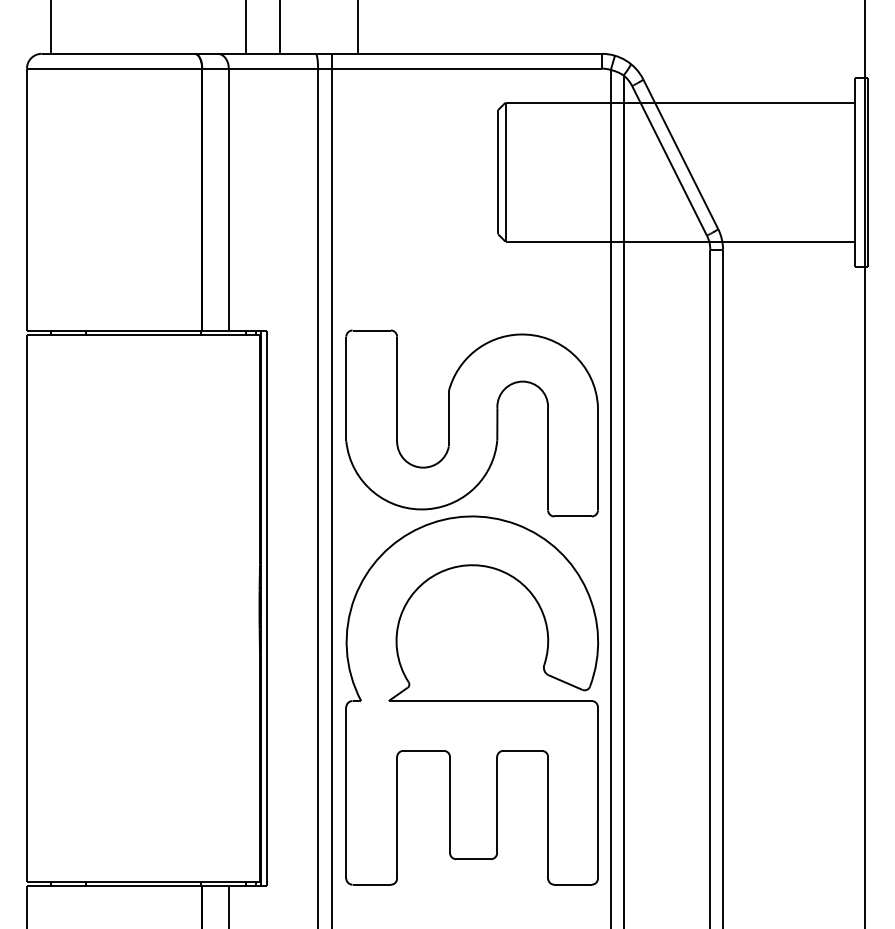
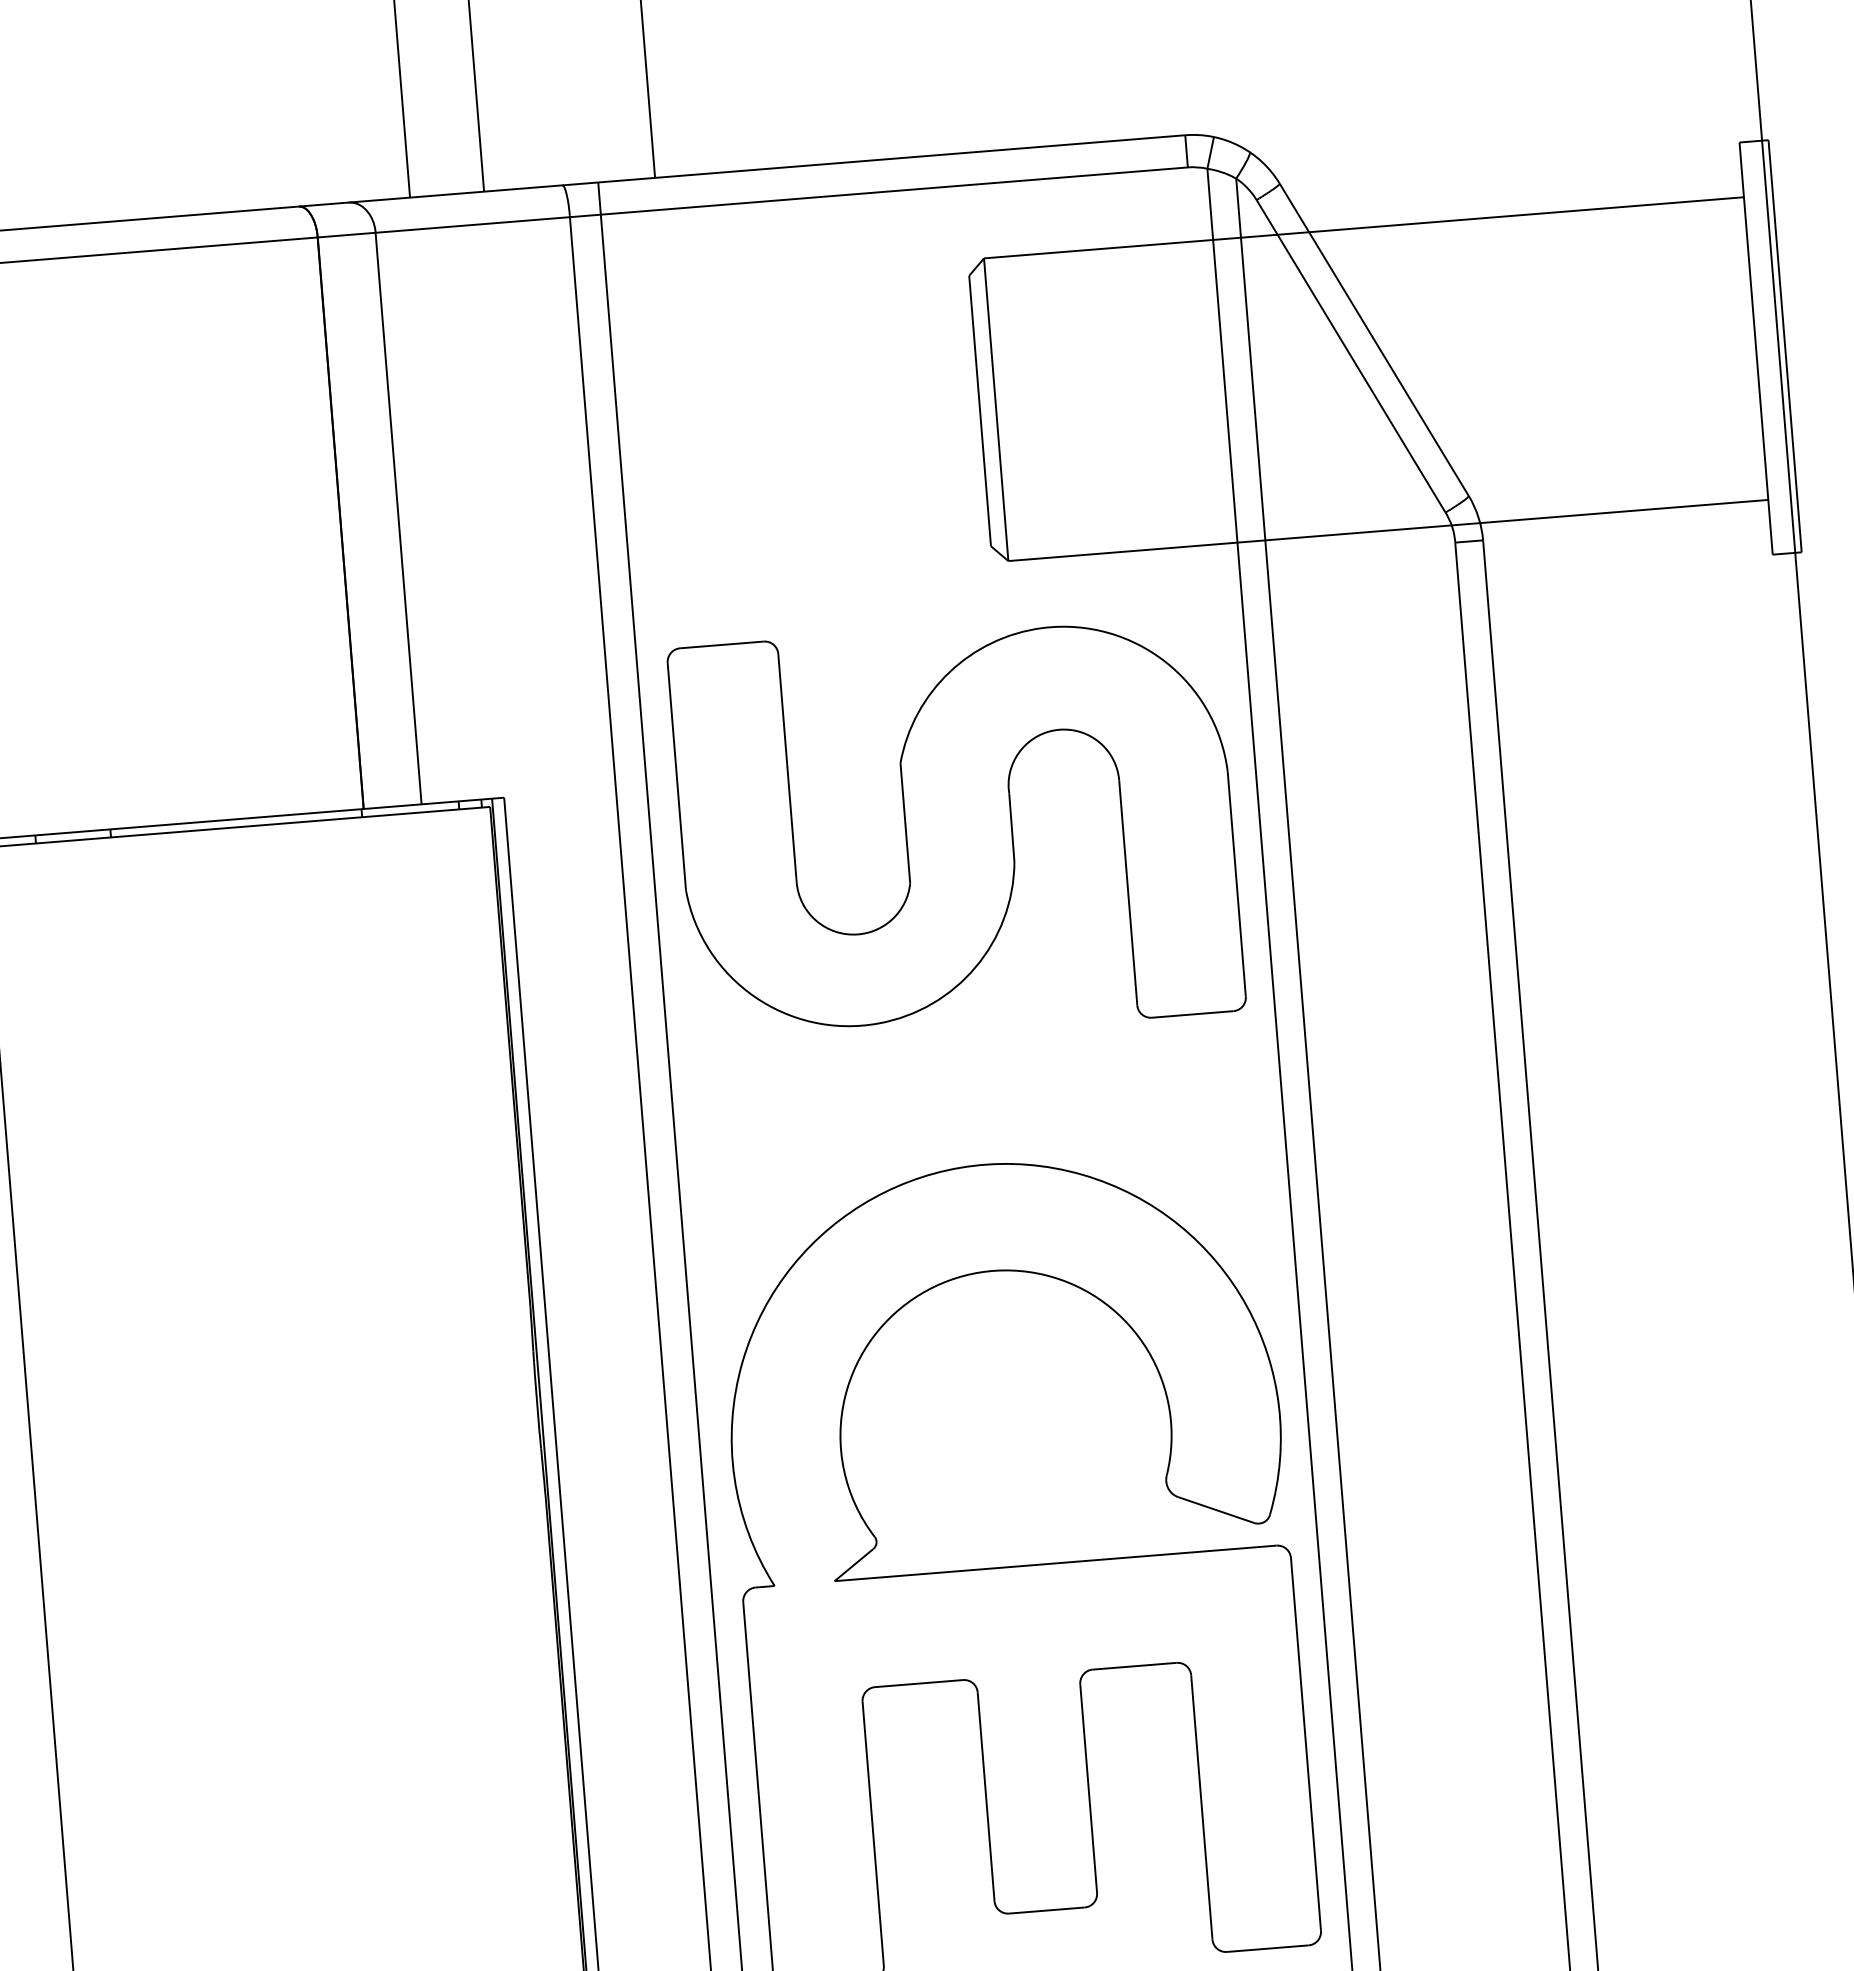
part: (471, 423) -> (955, 829), moved

